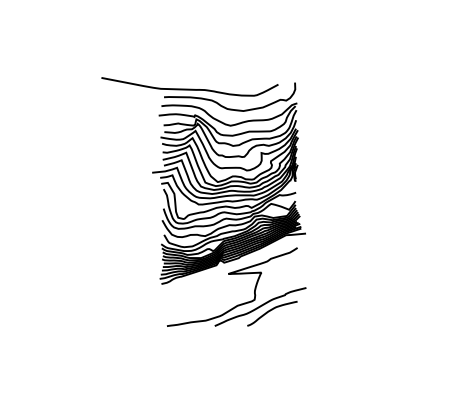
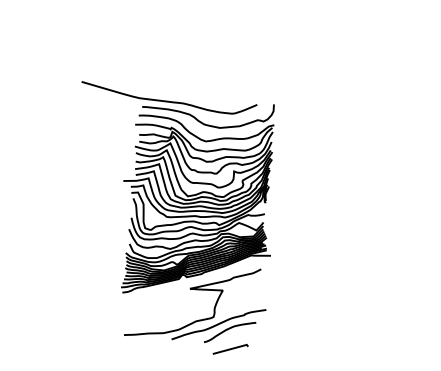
line: (274, 330) -> (230, 349), added

